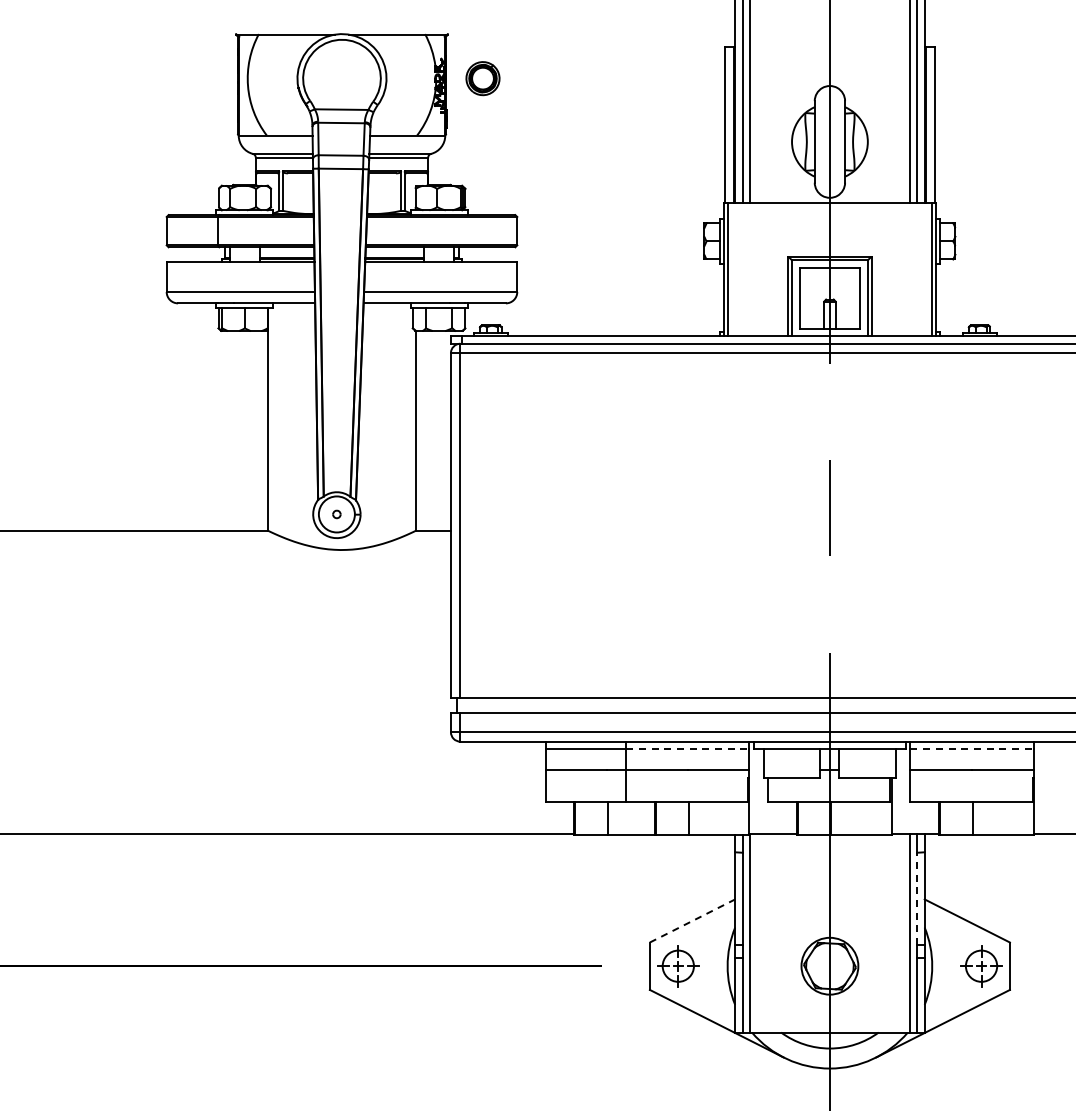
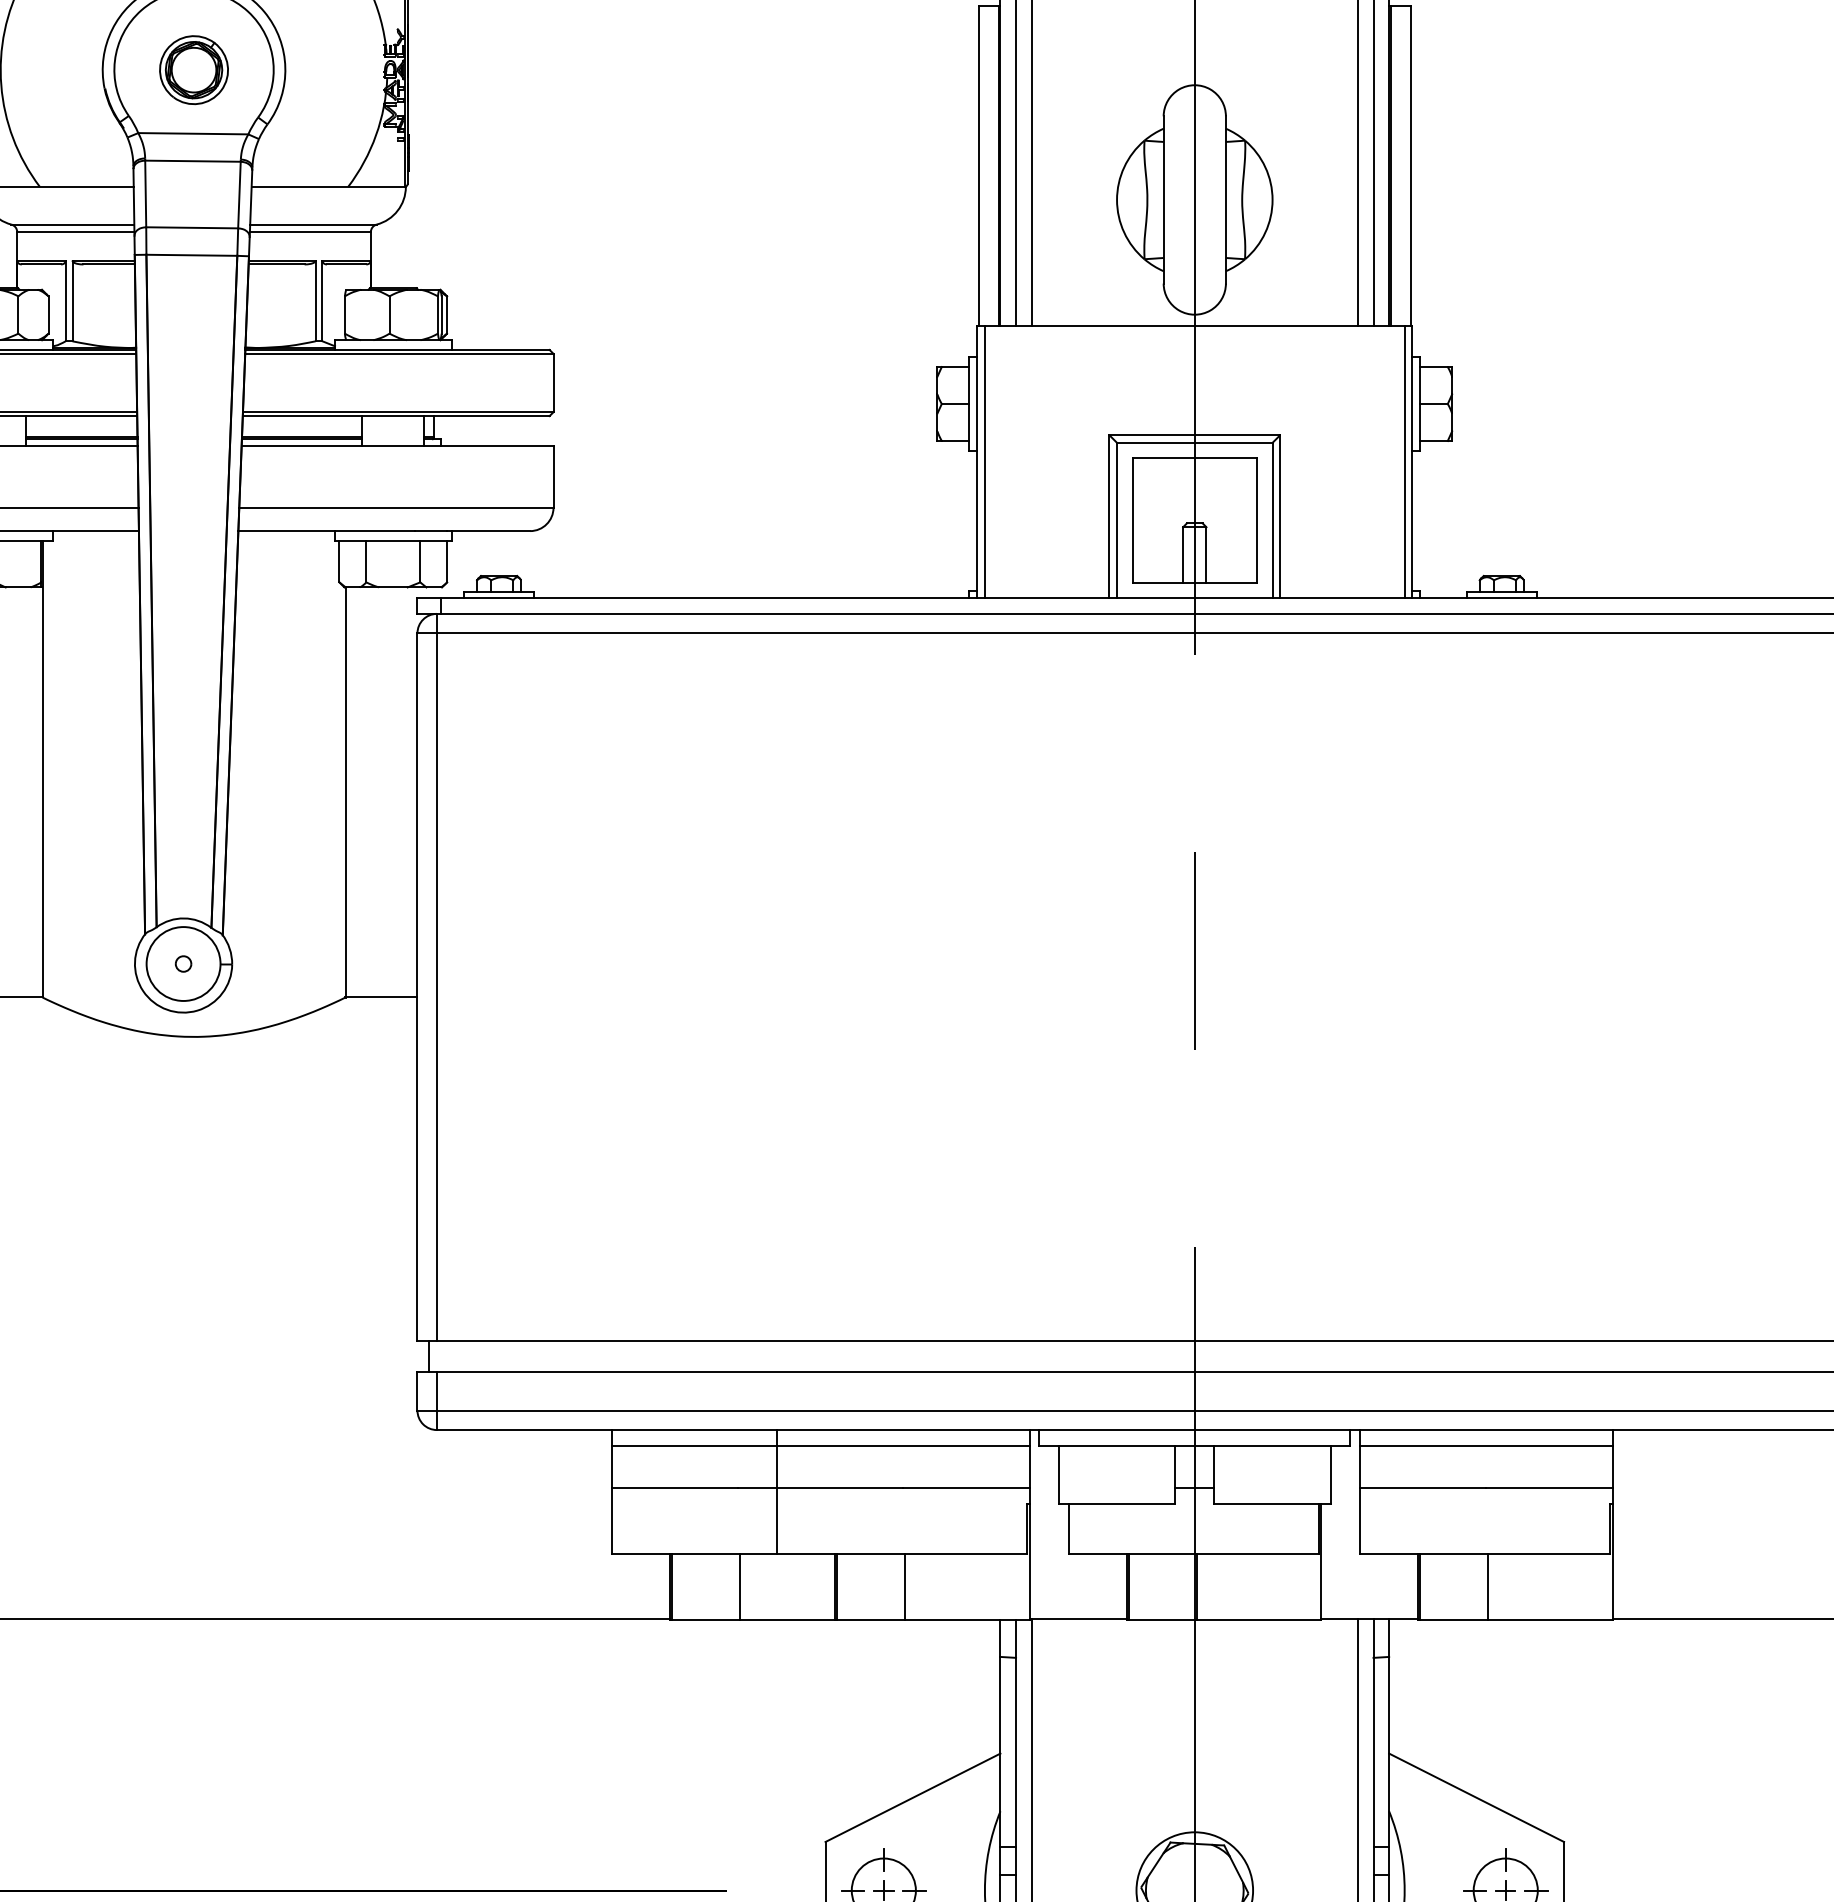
part: (482, 78) -> (193, 69), moved
line: (687, 749) -> (902, 1446), dashed -> solid
line: (972, 749) -> (1487, 1446), dashed -> solid
line: (917, 898) -> (1374, 1751), dashed -> solid
line: (692, 920) -> (912, 1796), dashed -> solid

